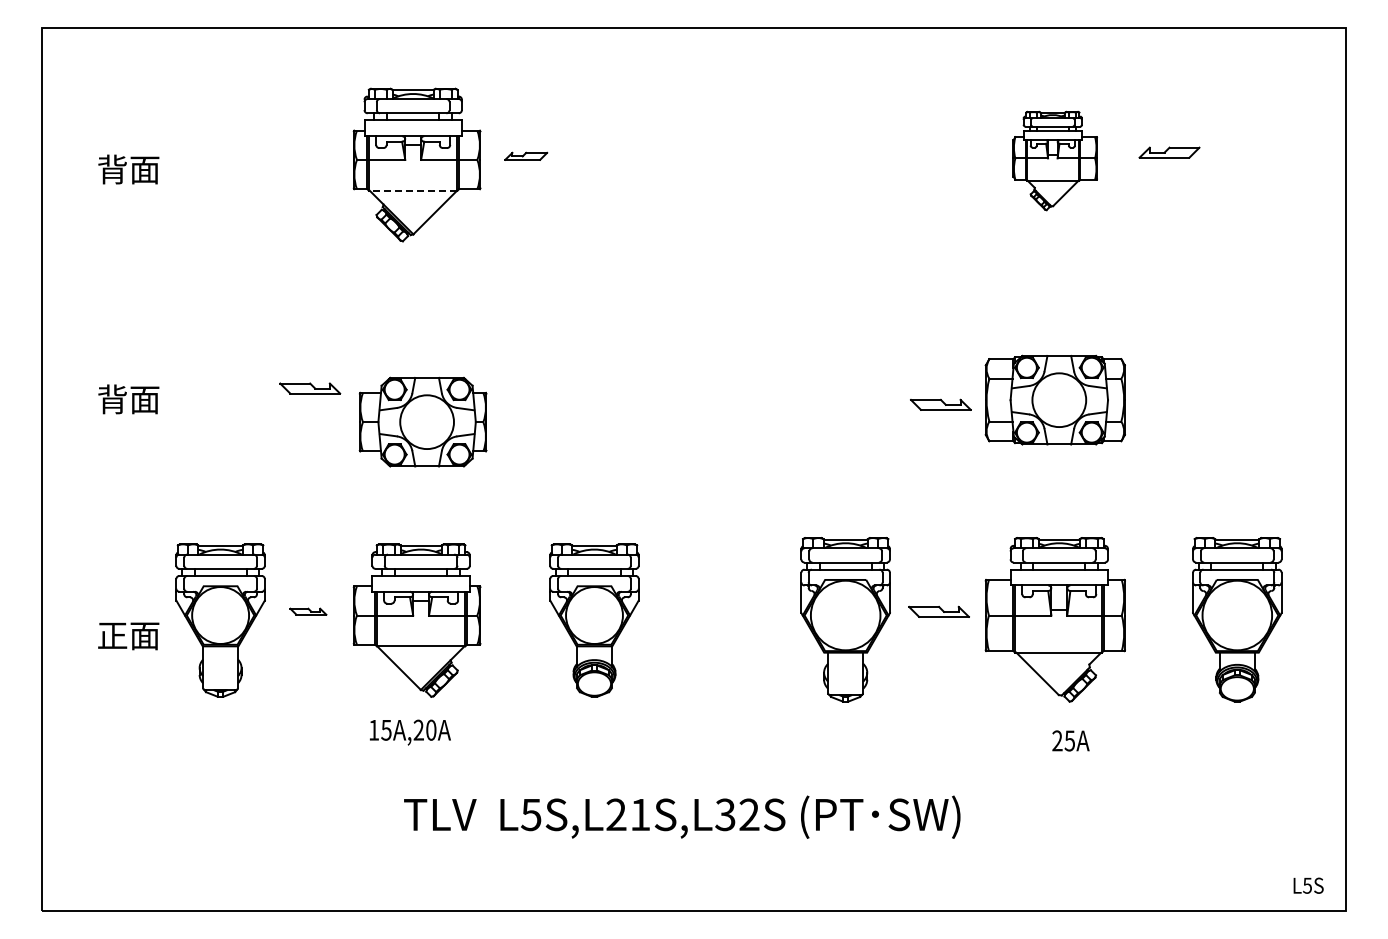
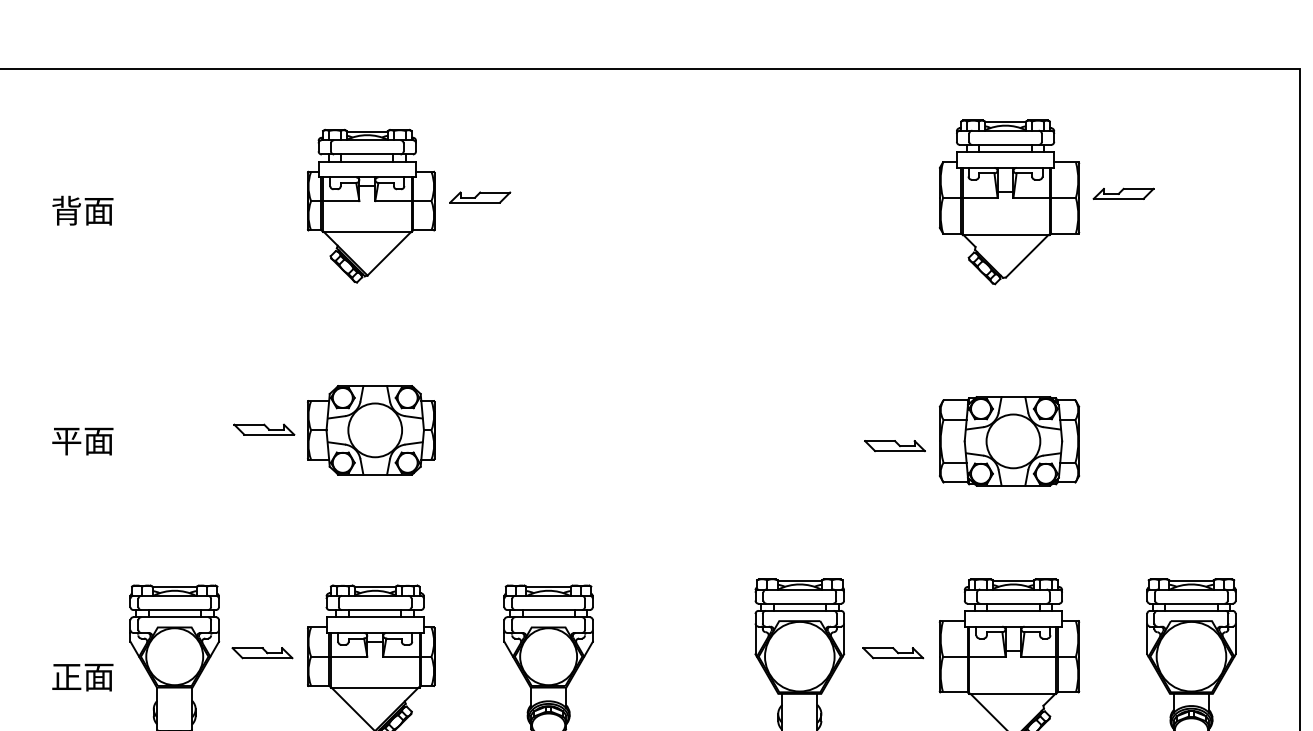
part: (526, 156) -> (480, 197), size x1.43
part: (1054, 160) -> (1008, 201), size x1.67
line: (412, 190) -> (366, 231), dashed -> solid
text: (112, 399) -> (66, 440), 背面 -> 平面
part: (422, 421) -> (370, 429), moved
part: (308, 611) -> (262, 652), size x1.67

